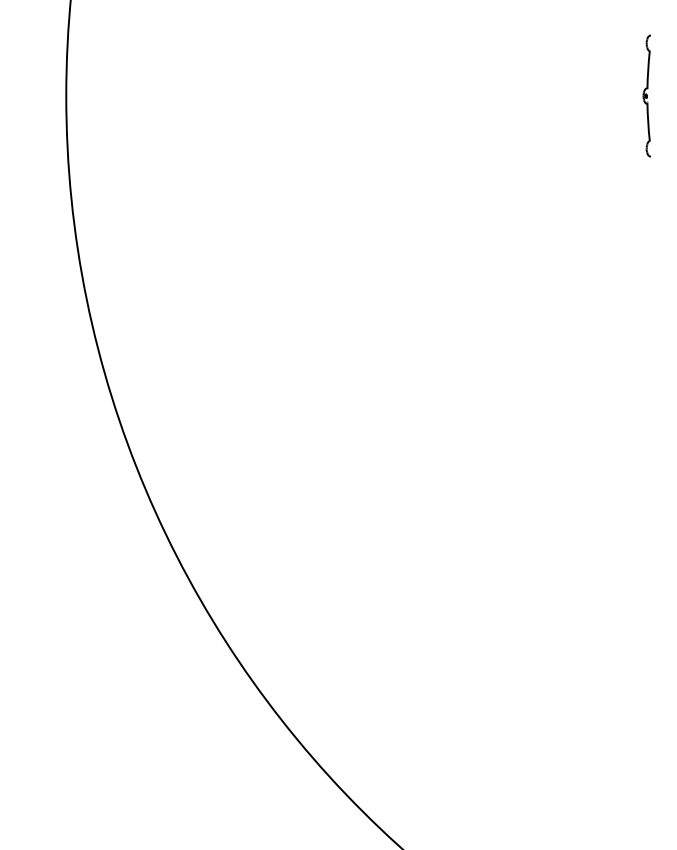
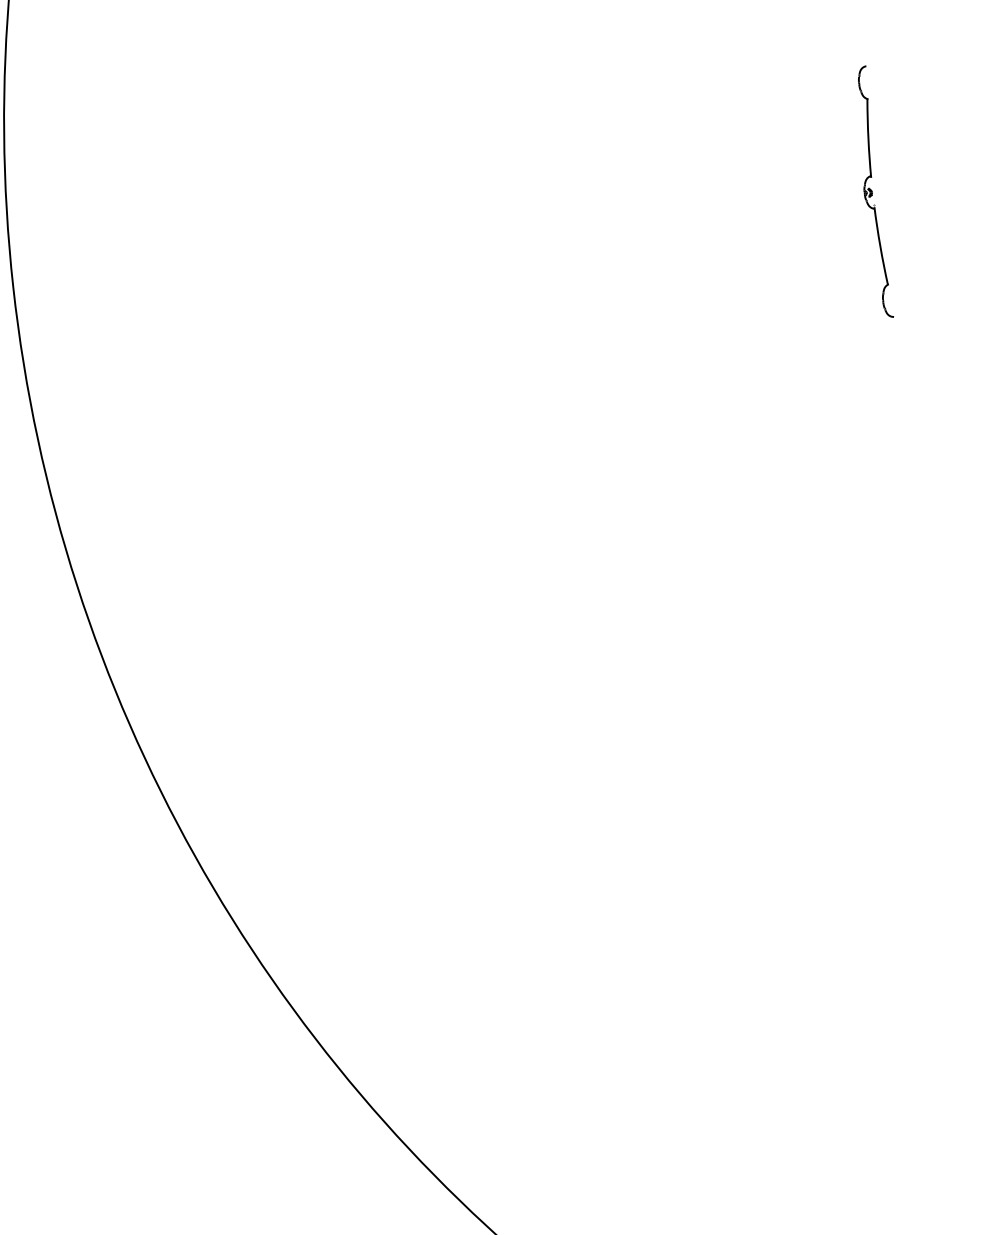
part: (646, 95) -> (870, 191), size x1.4

